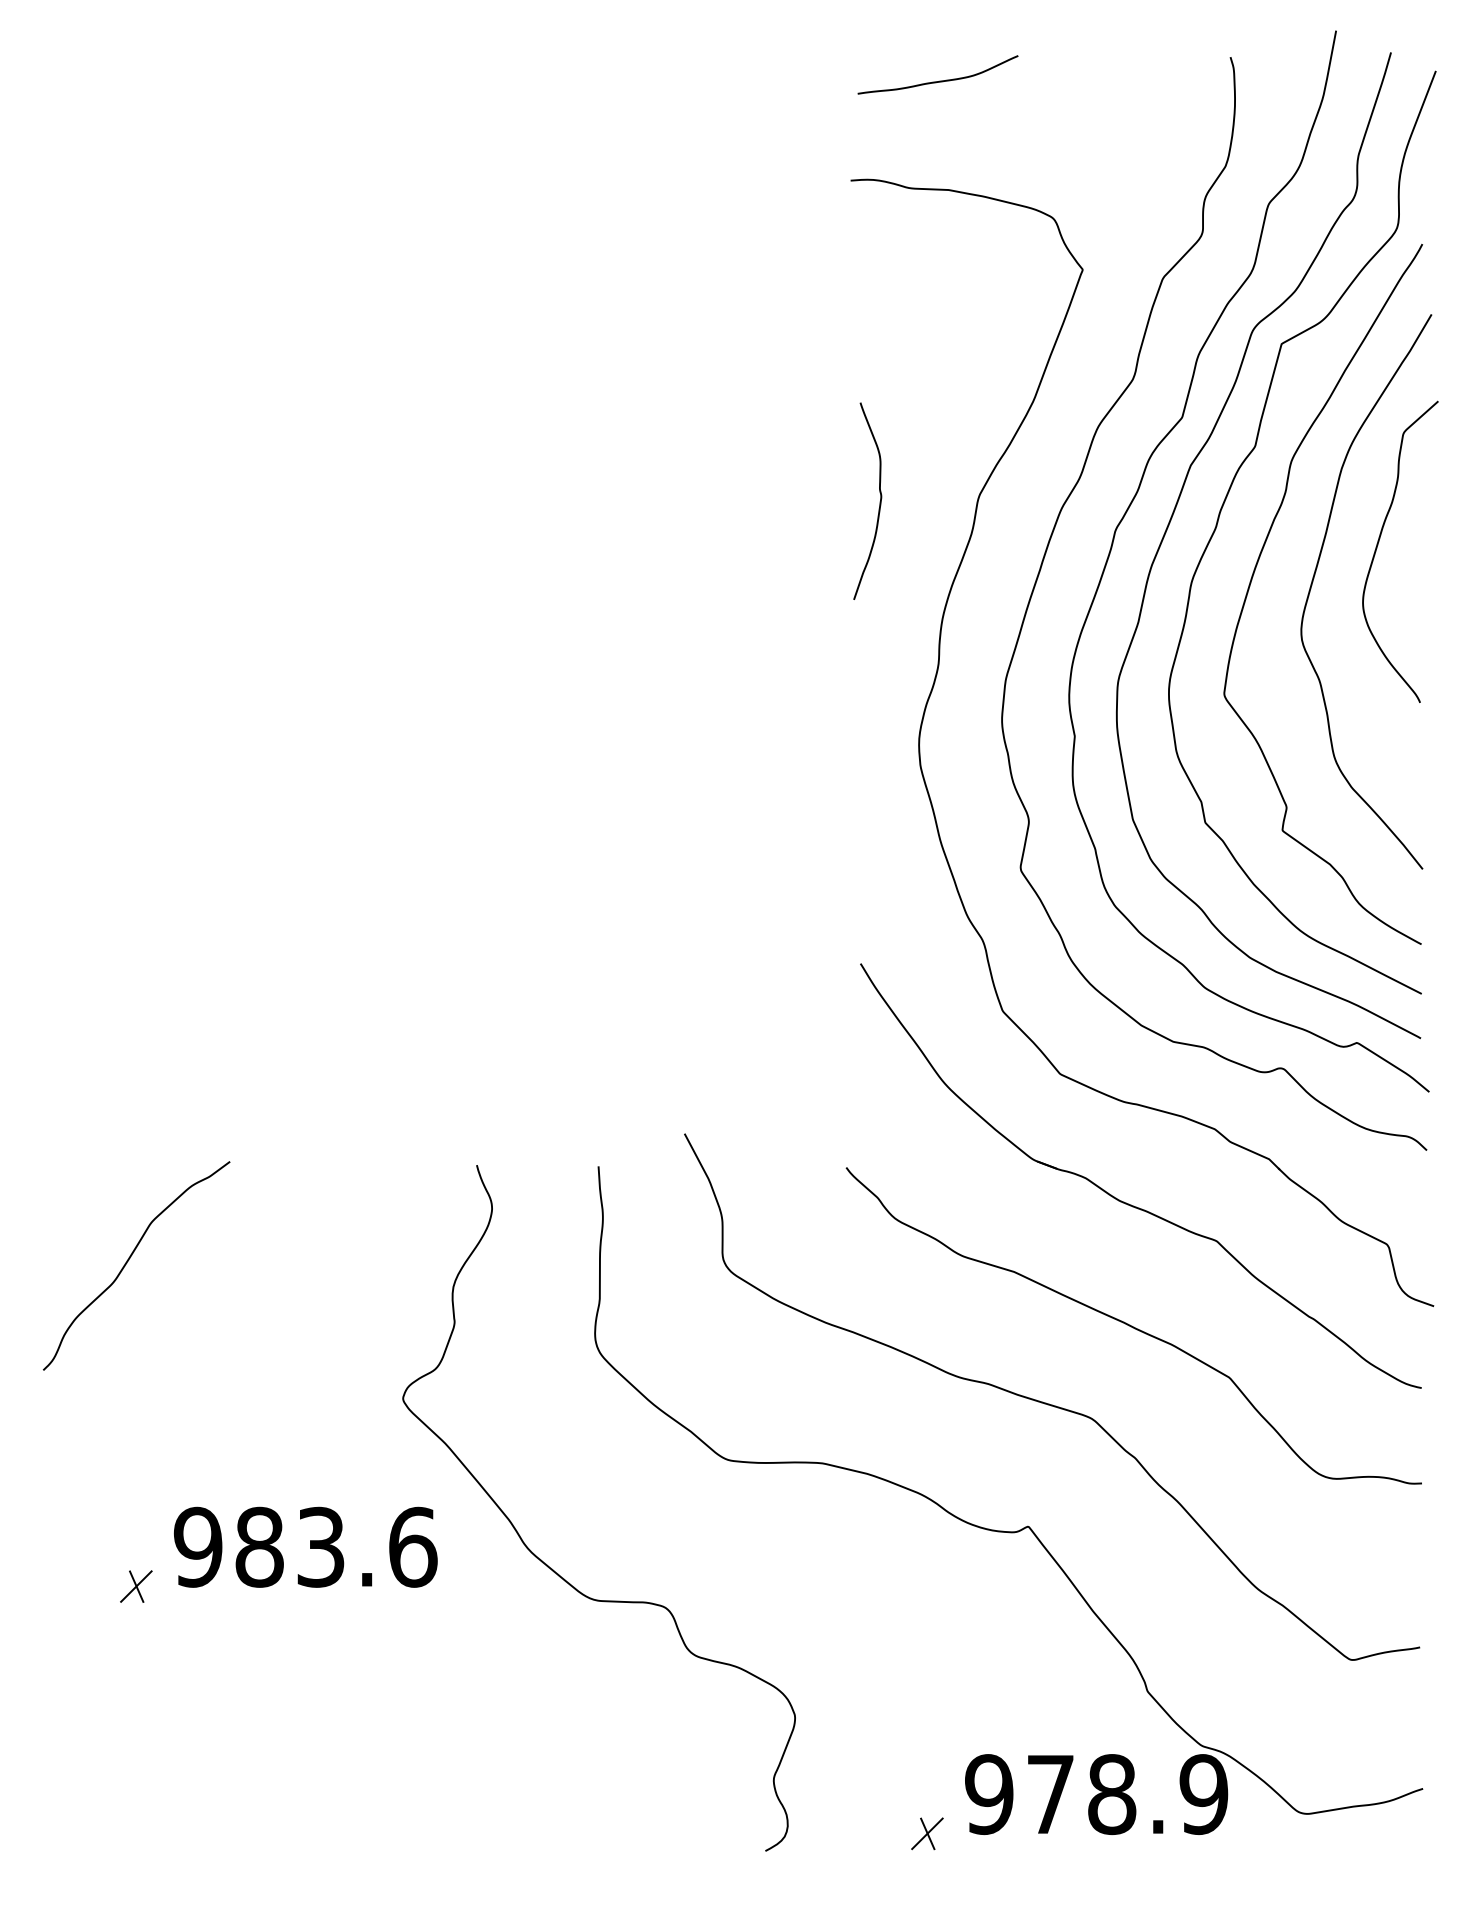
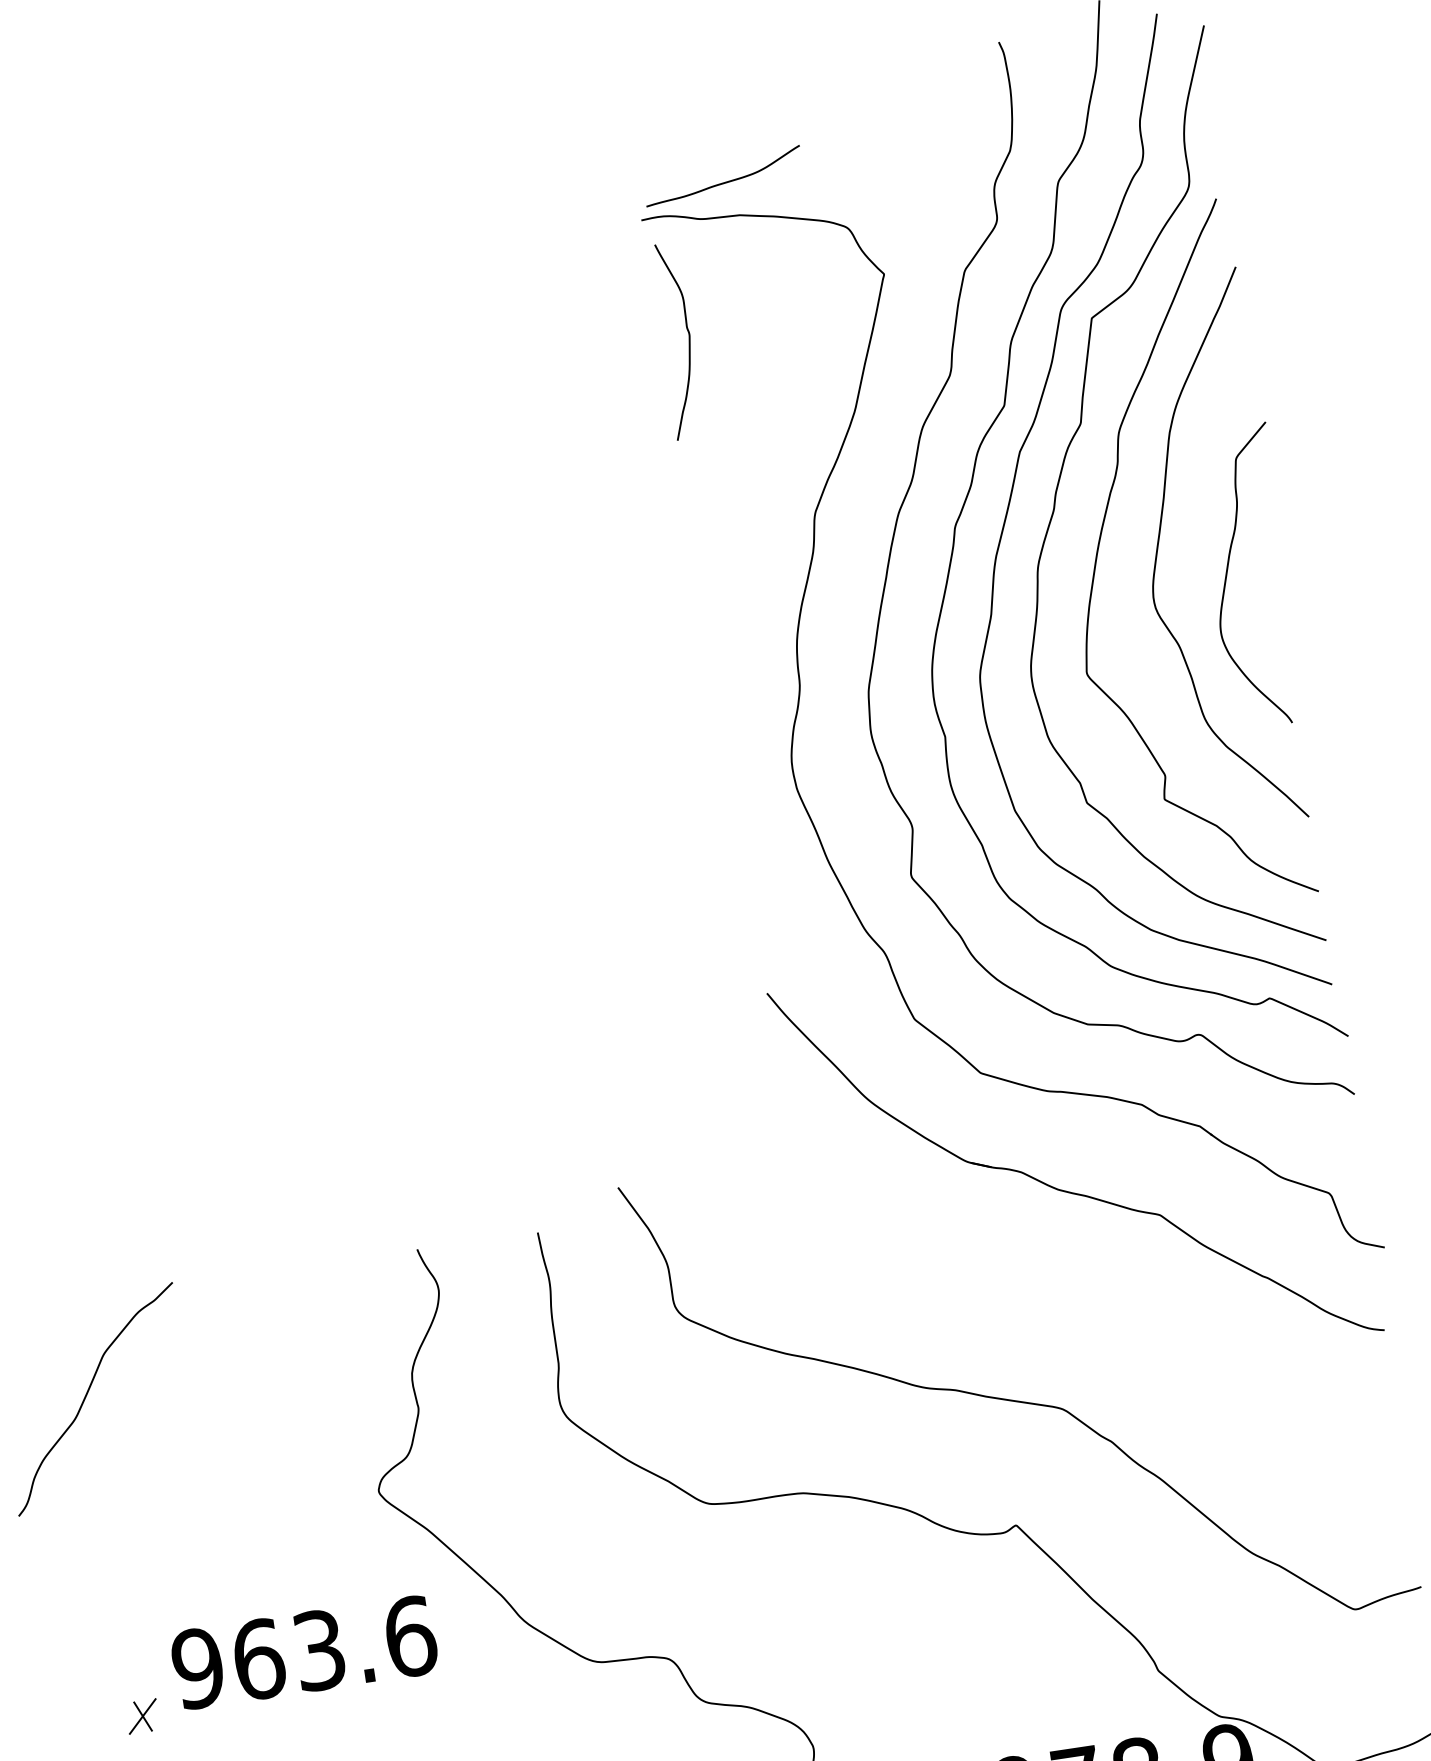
curve: (939, 80) -> (725, 181), moved
curve: (879, 501) -> (688, 339), moved
curve: (1378, 545) -> (1227, 573), moved
curve: (1133, 1326) -> (1090, 1311), removed
text: (259, 1546) -> (258, 1658), 983.6 -> 963.6

